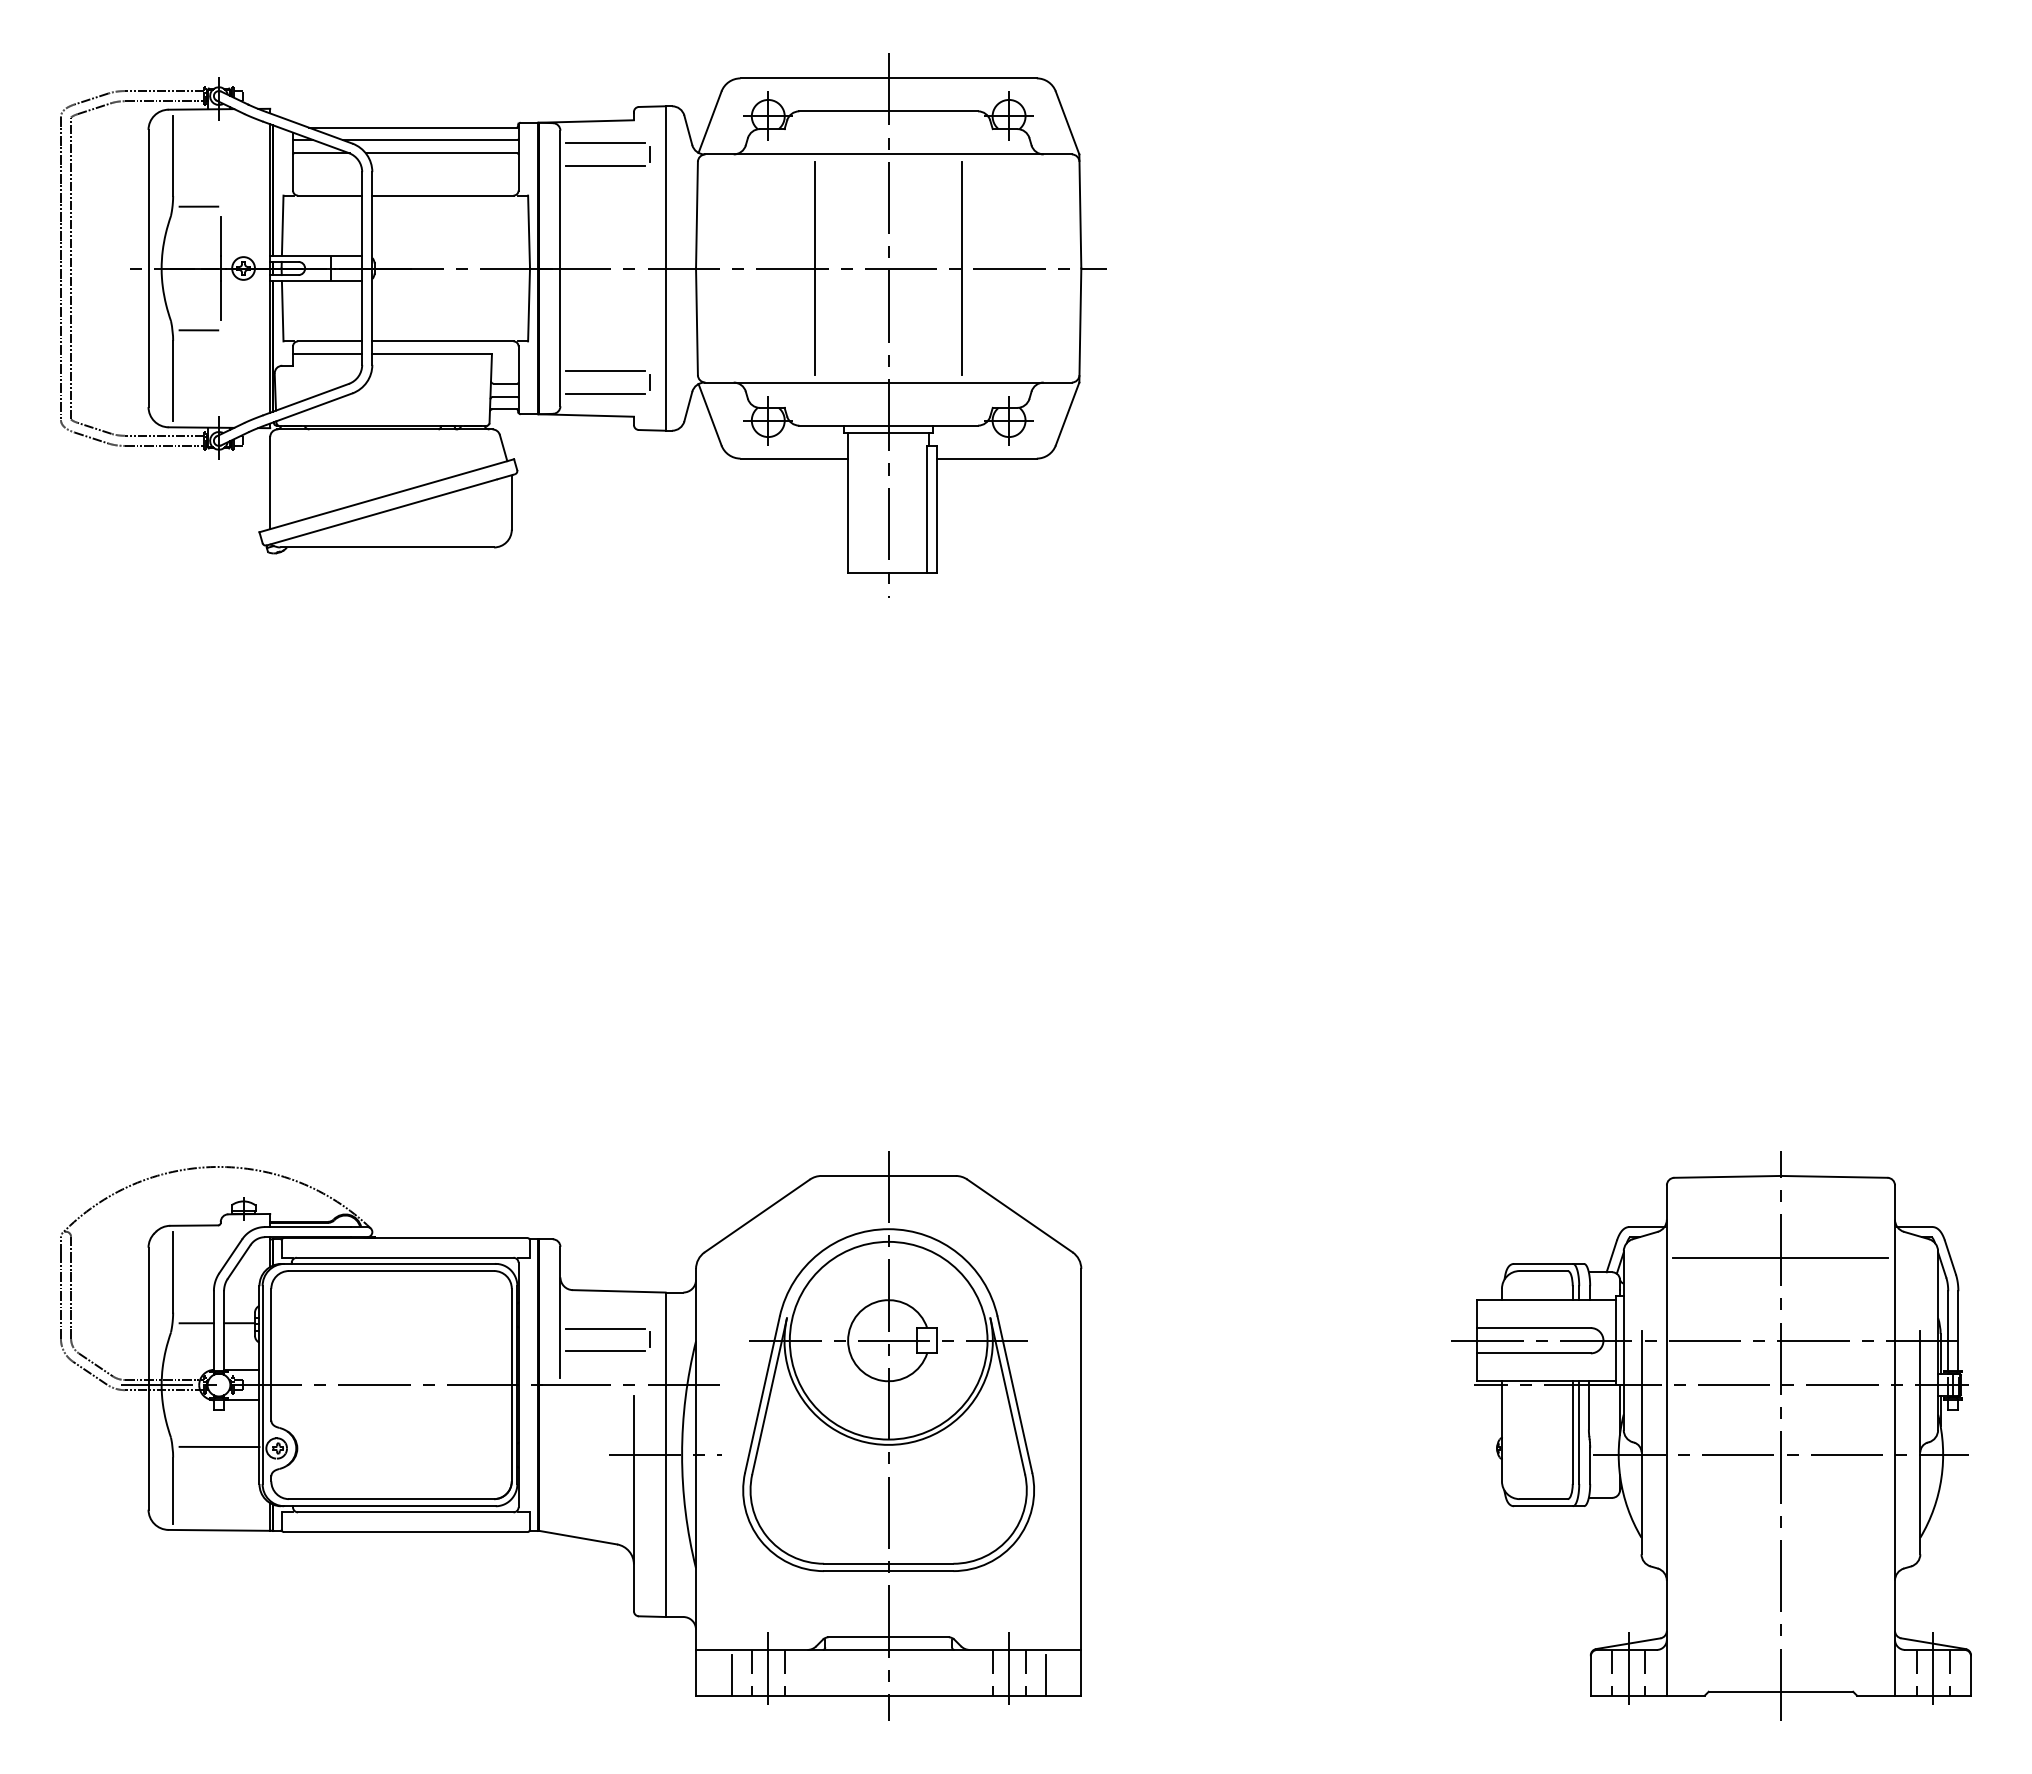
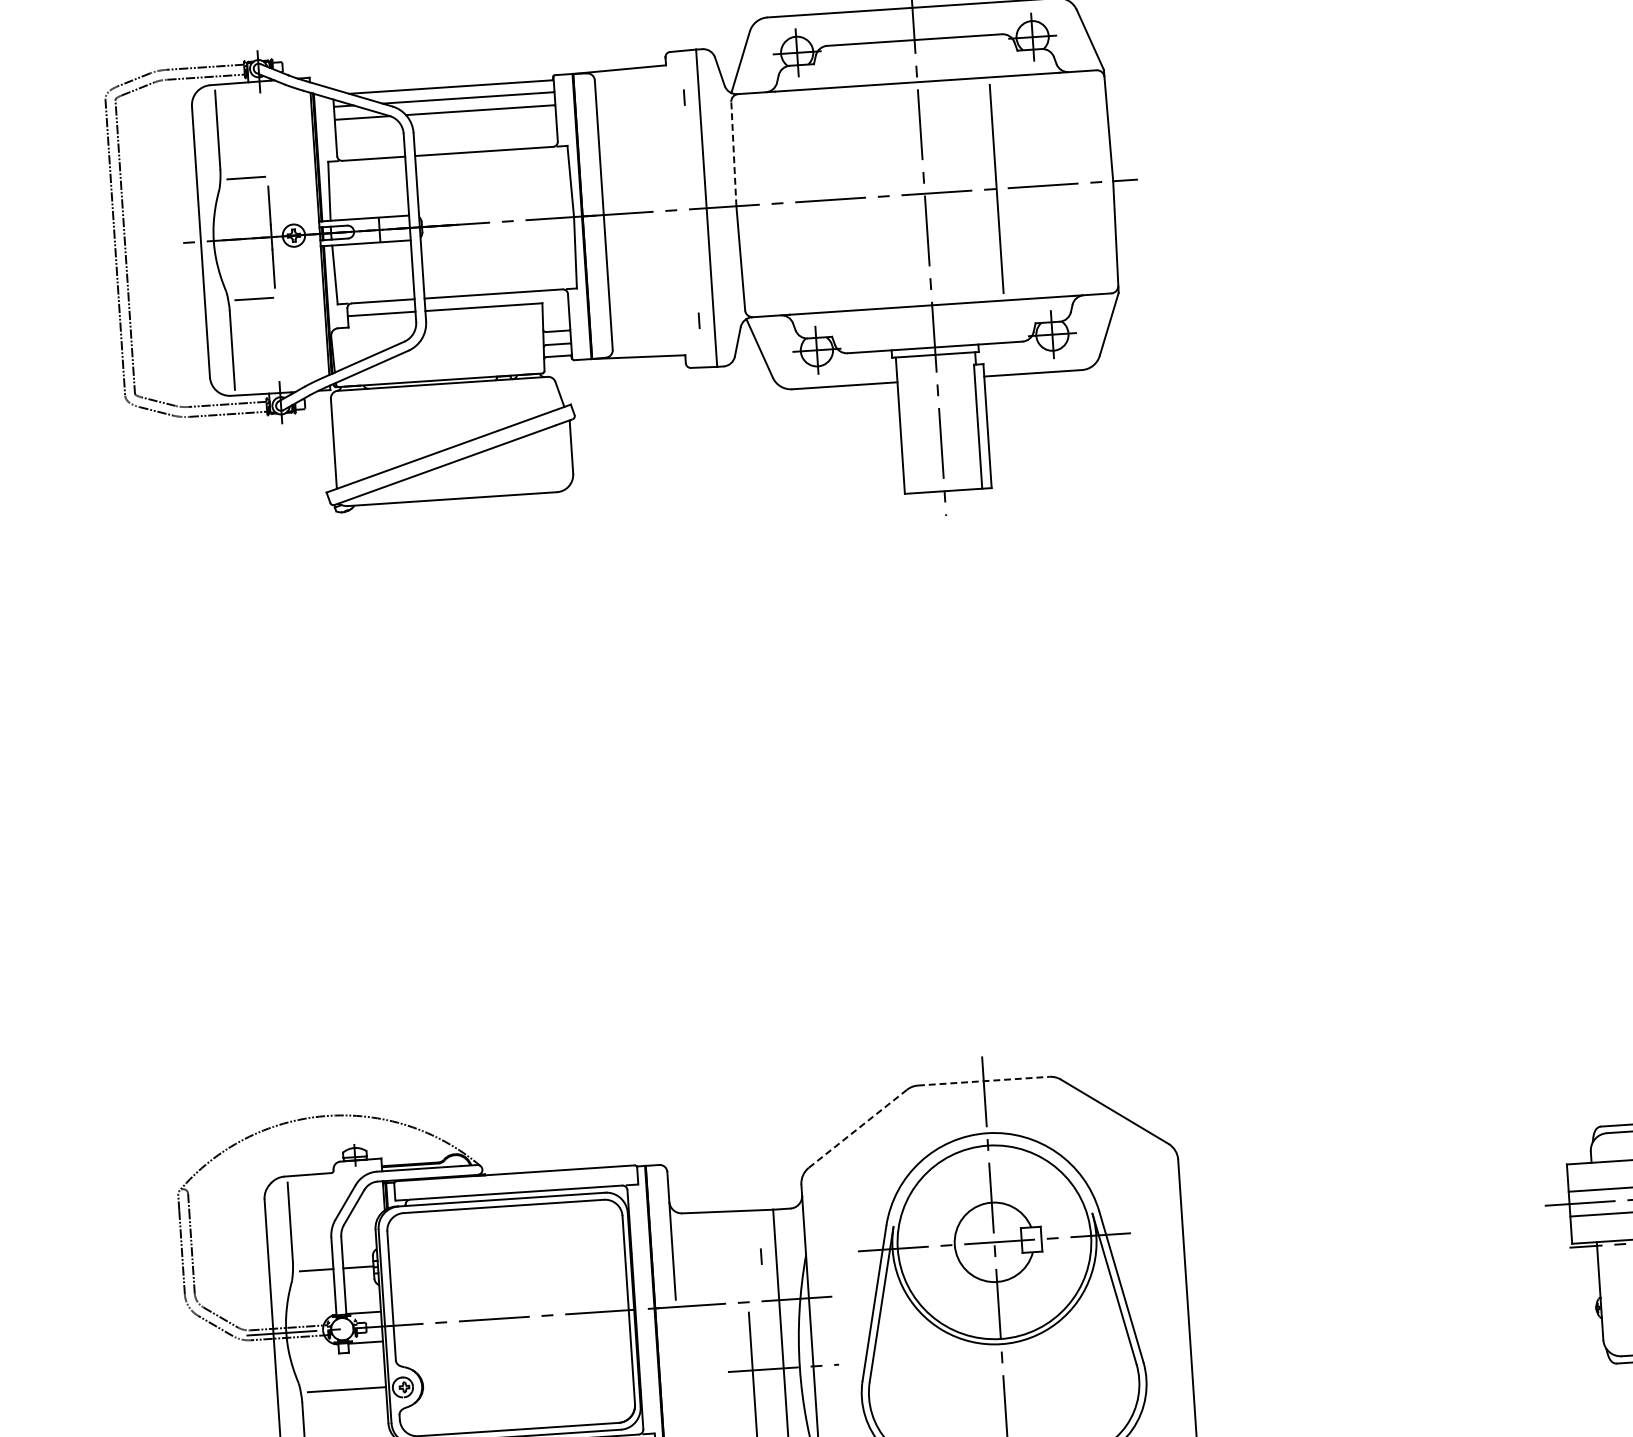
line: (604, 143) -> (638, 89), removed
line: (604, 165) -> (640, 111), removed
line: (696, 214) -> (733, 153), solid -> dashed
line: (815, 268) -> (853, 198), removed
line: (604, 371) -> (653, 312), removed
line: (604, 393) -> (655, 334), removed
line: (889, 1175) -> (984, 1080), solid -> dashed
line: (757, 1215) -> (858, 1128), solid -> dashed
line: (604, 1329) -> (715, 1249), removed
line: (604, 1350) -> (717, 1270), removed

